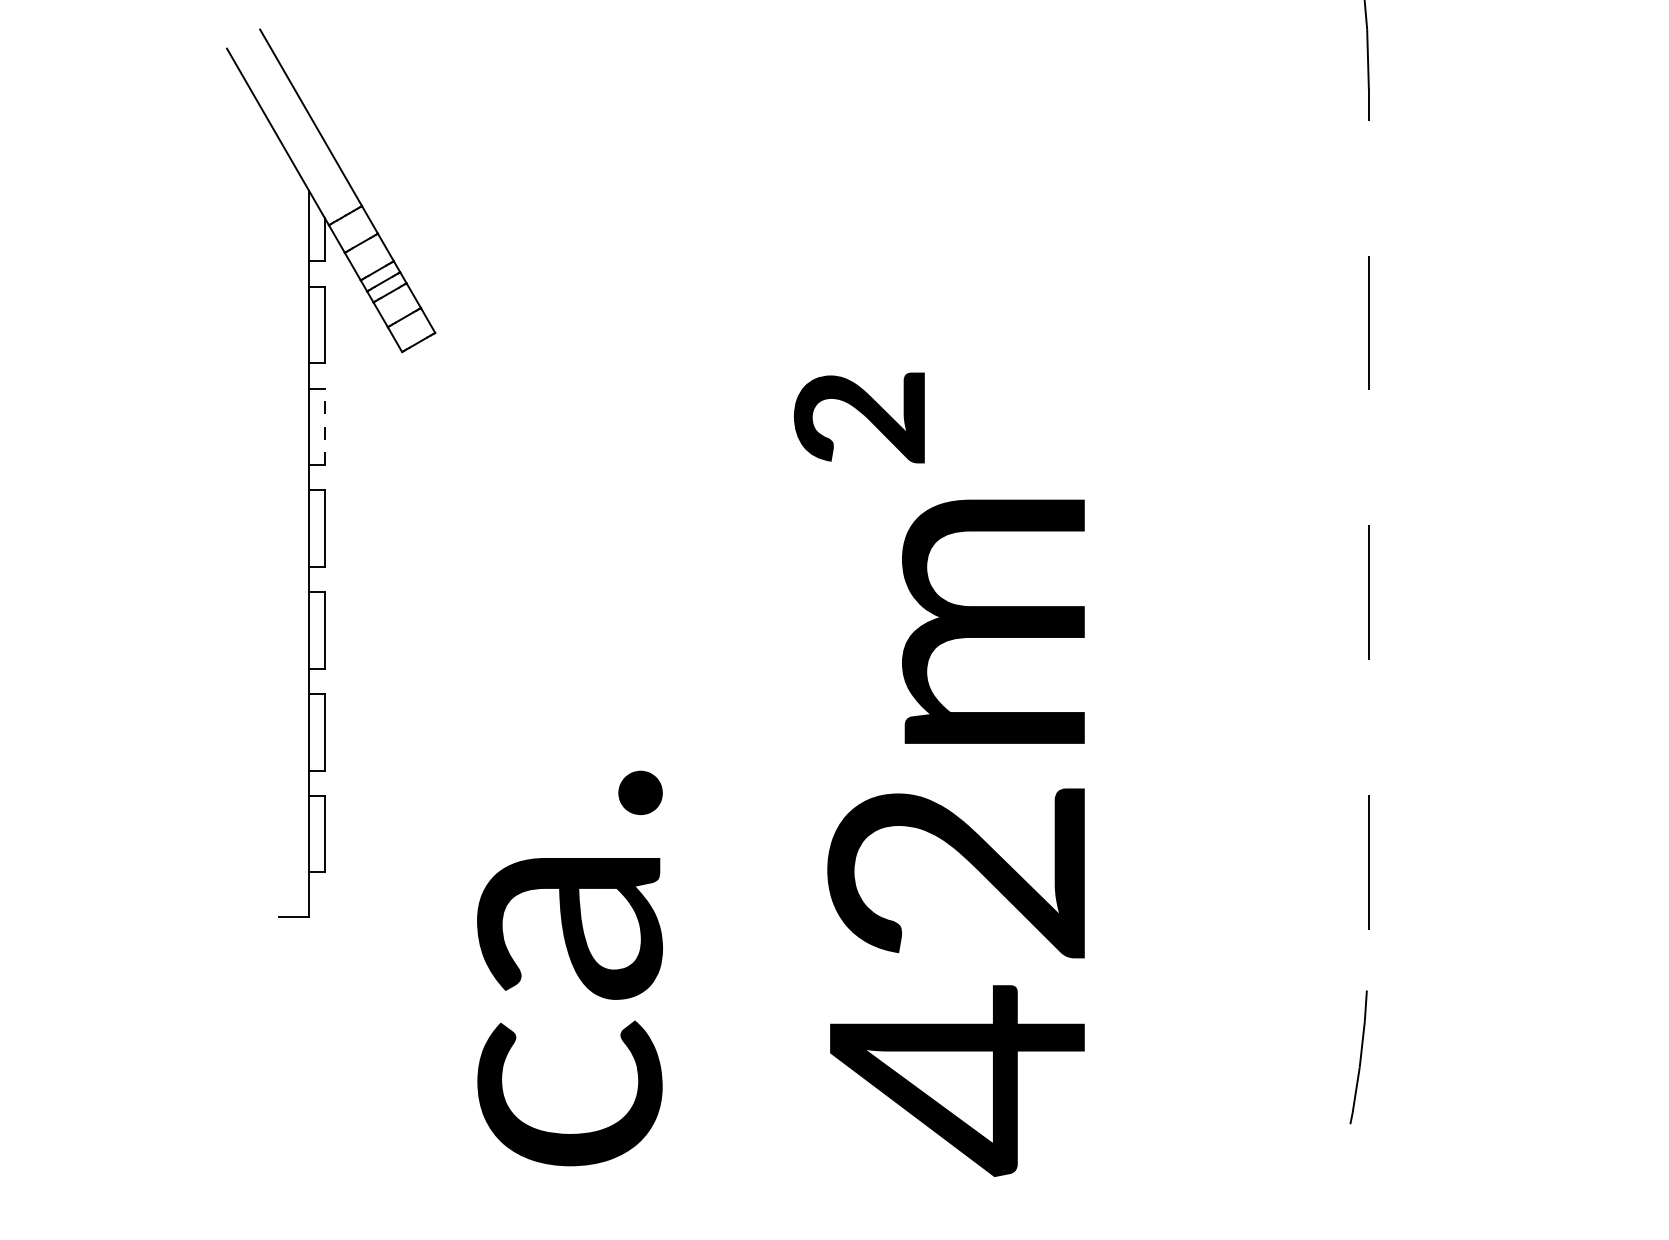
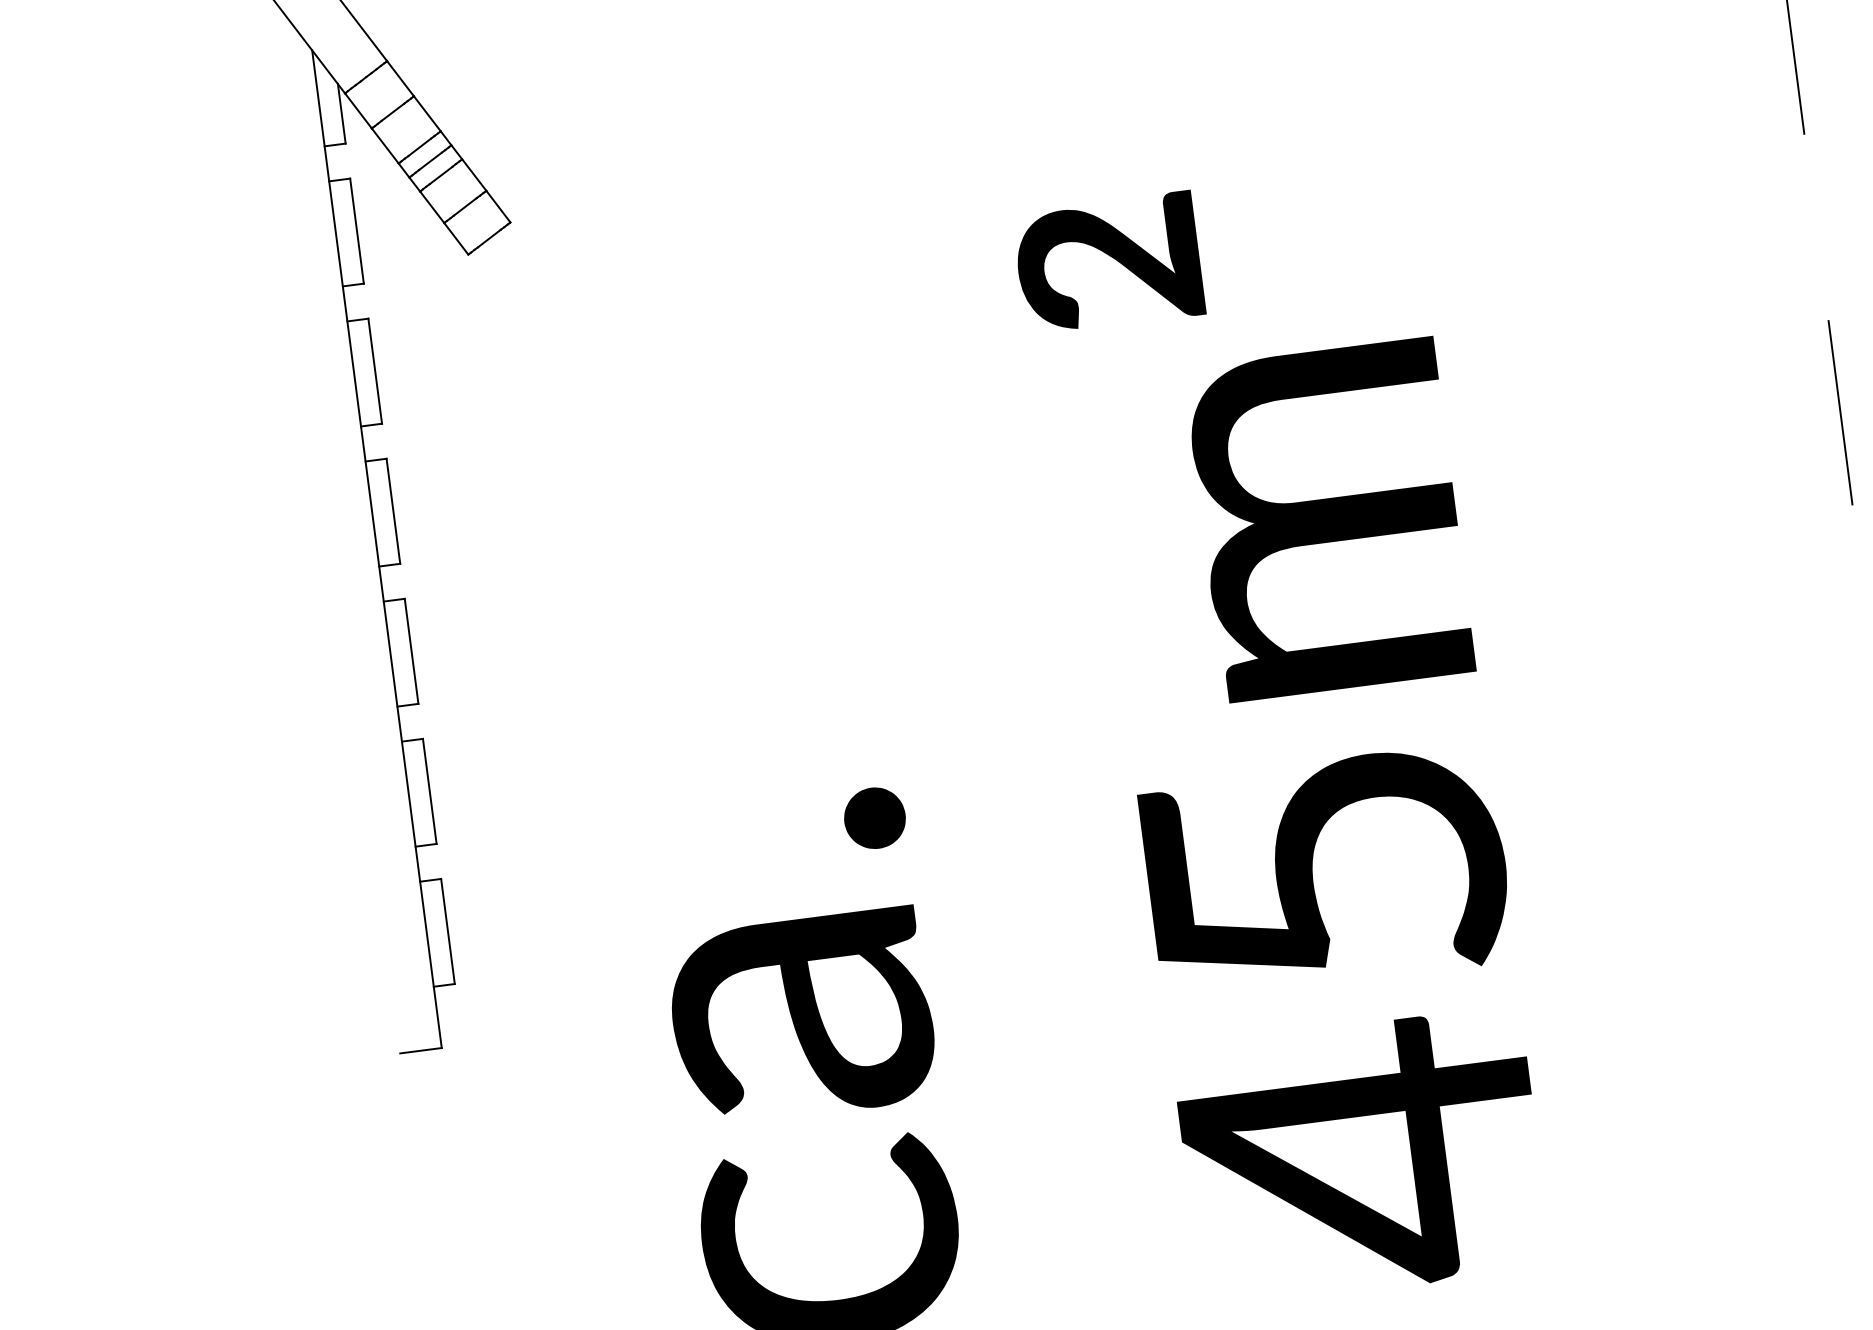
line: (324, 426) -> (374, 370), dashed -> solid
text: (957, 873) -> (1325, 872), 42m² -> 45m²

